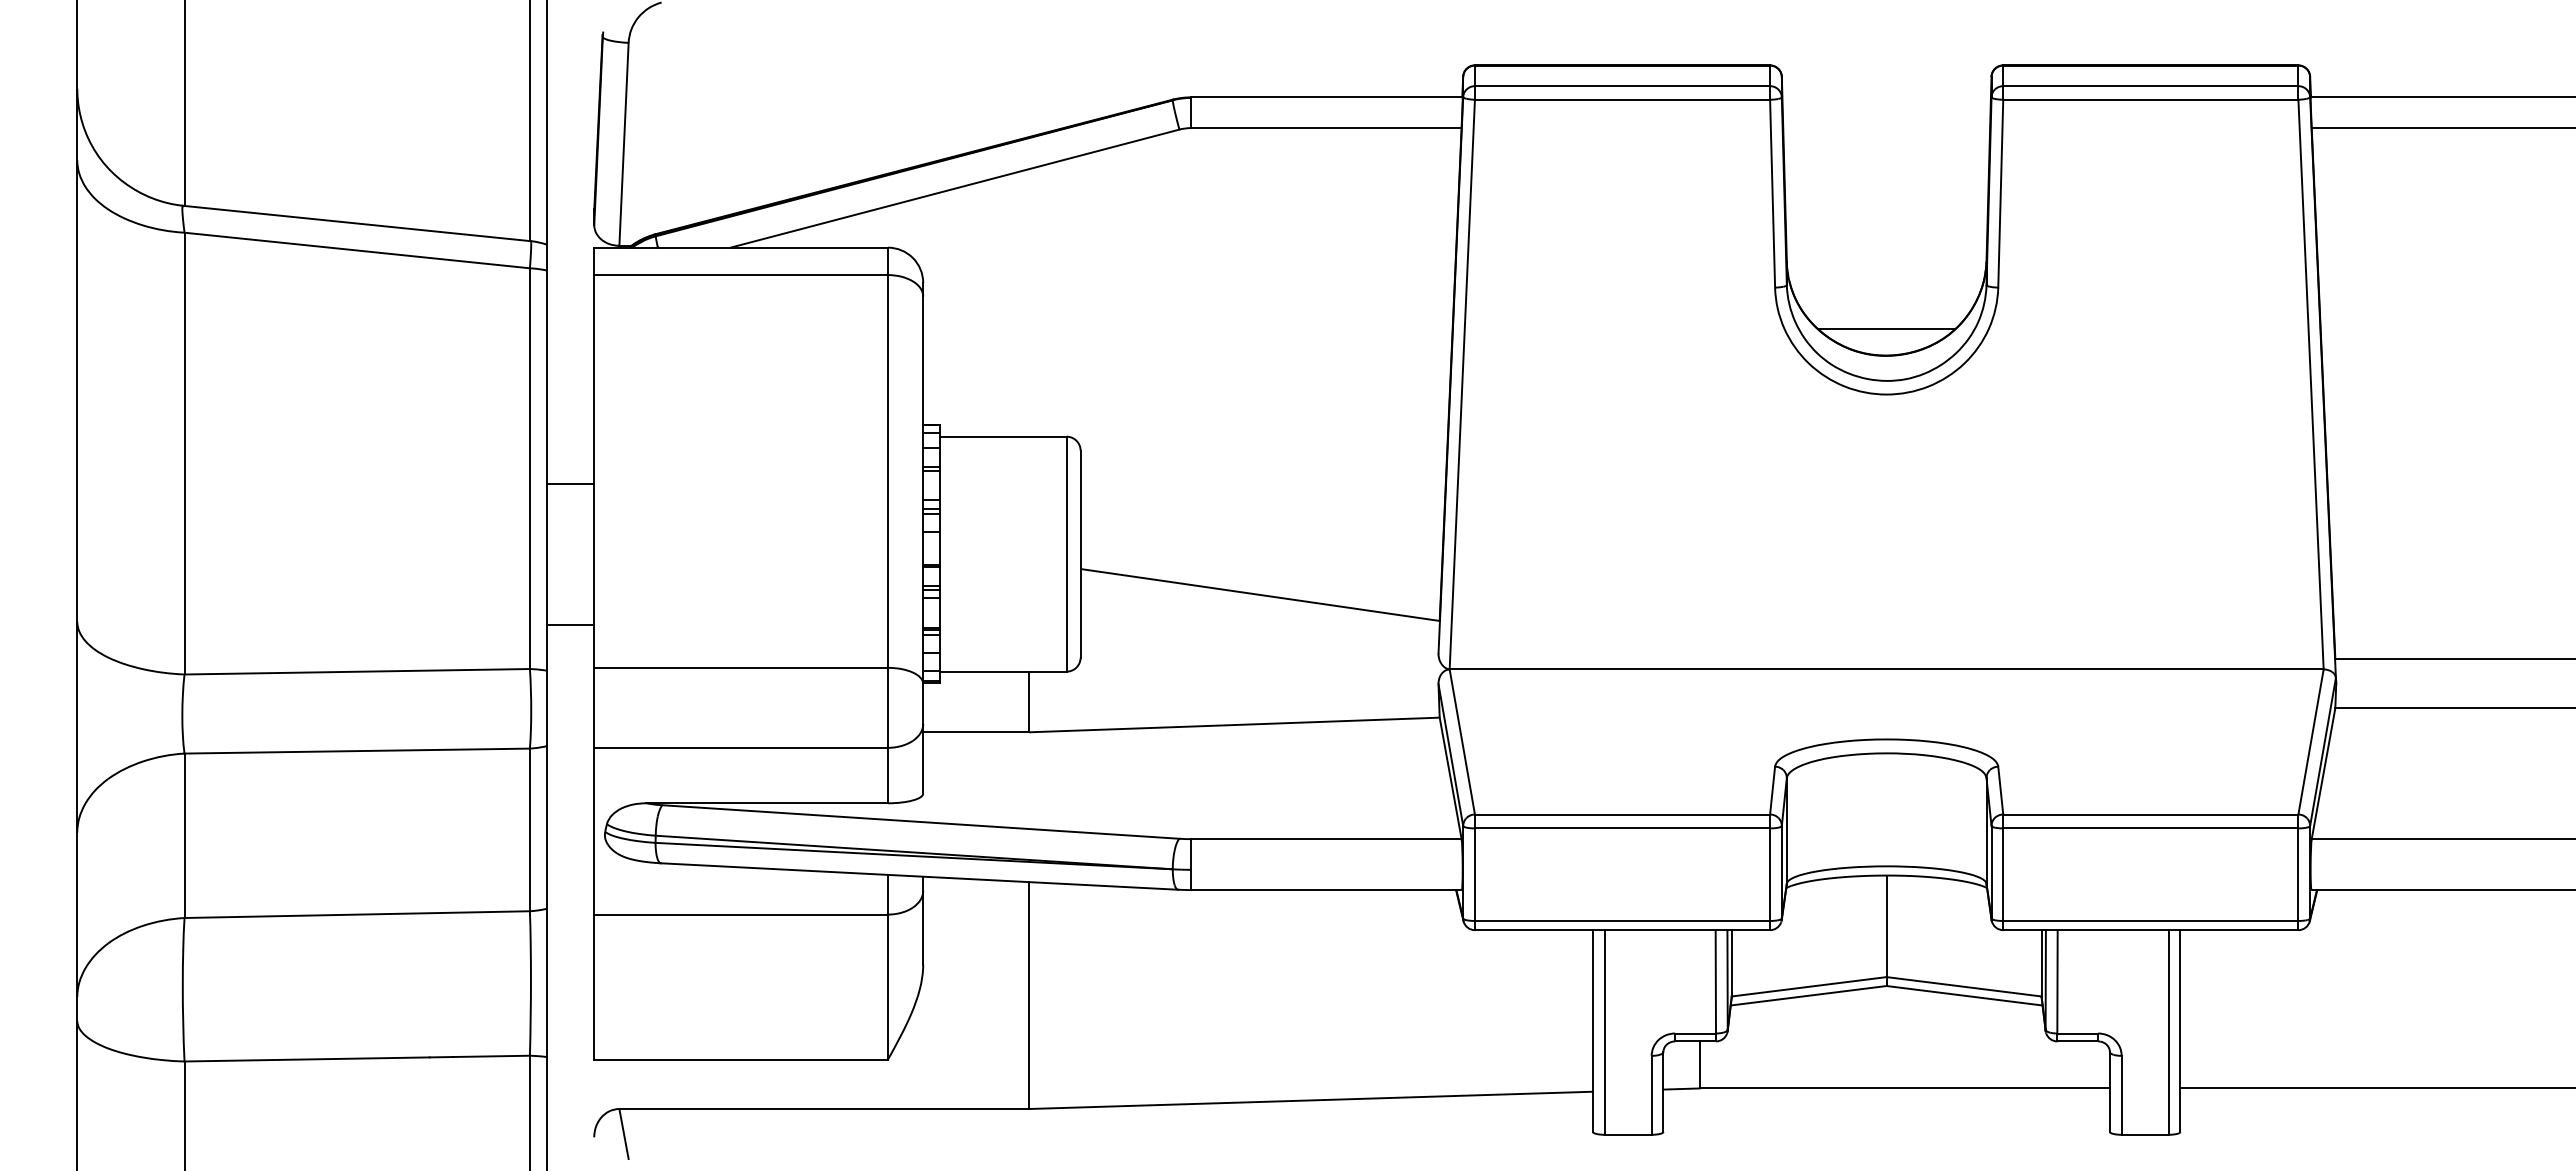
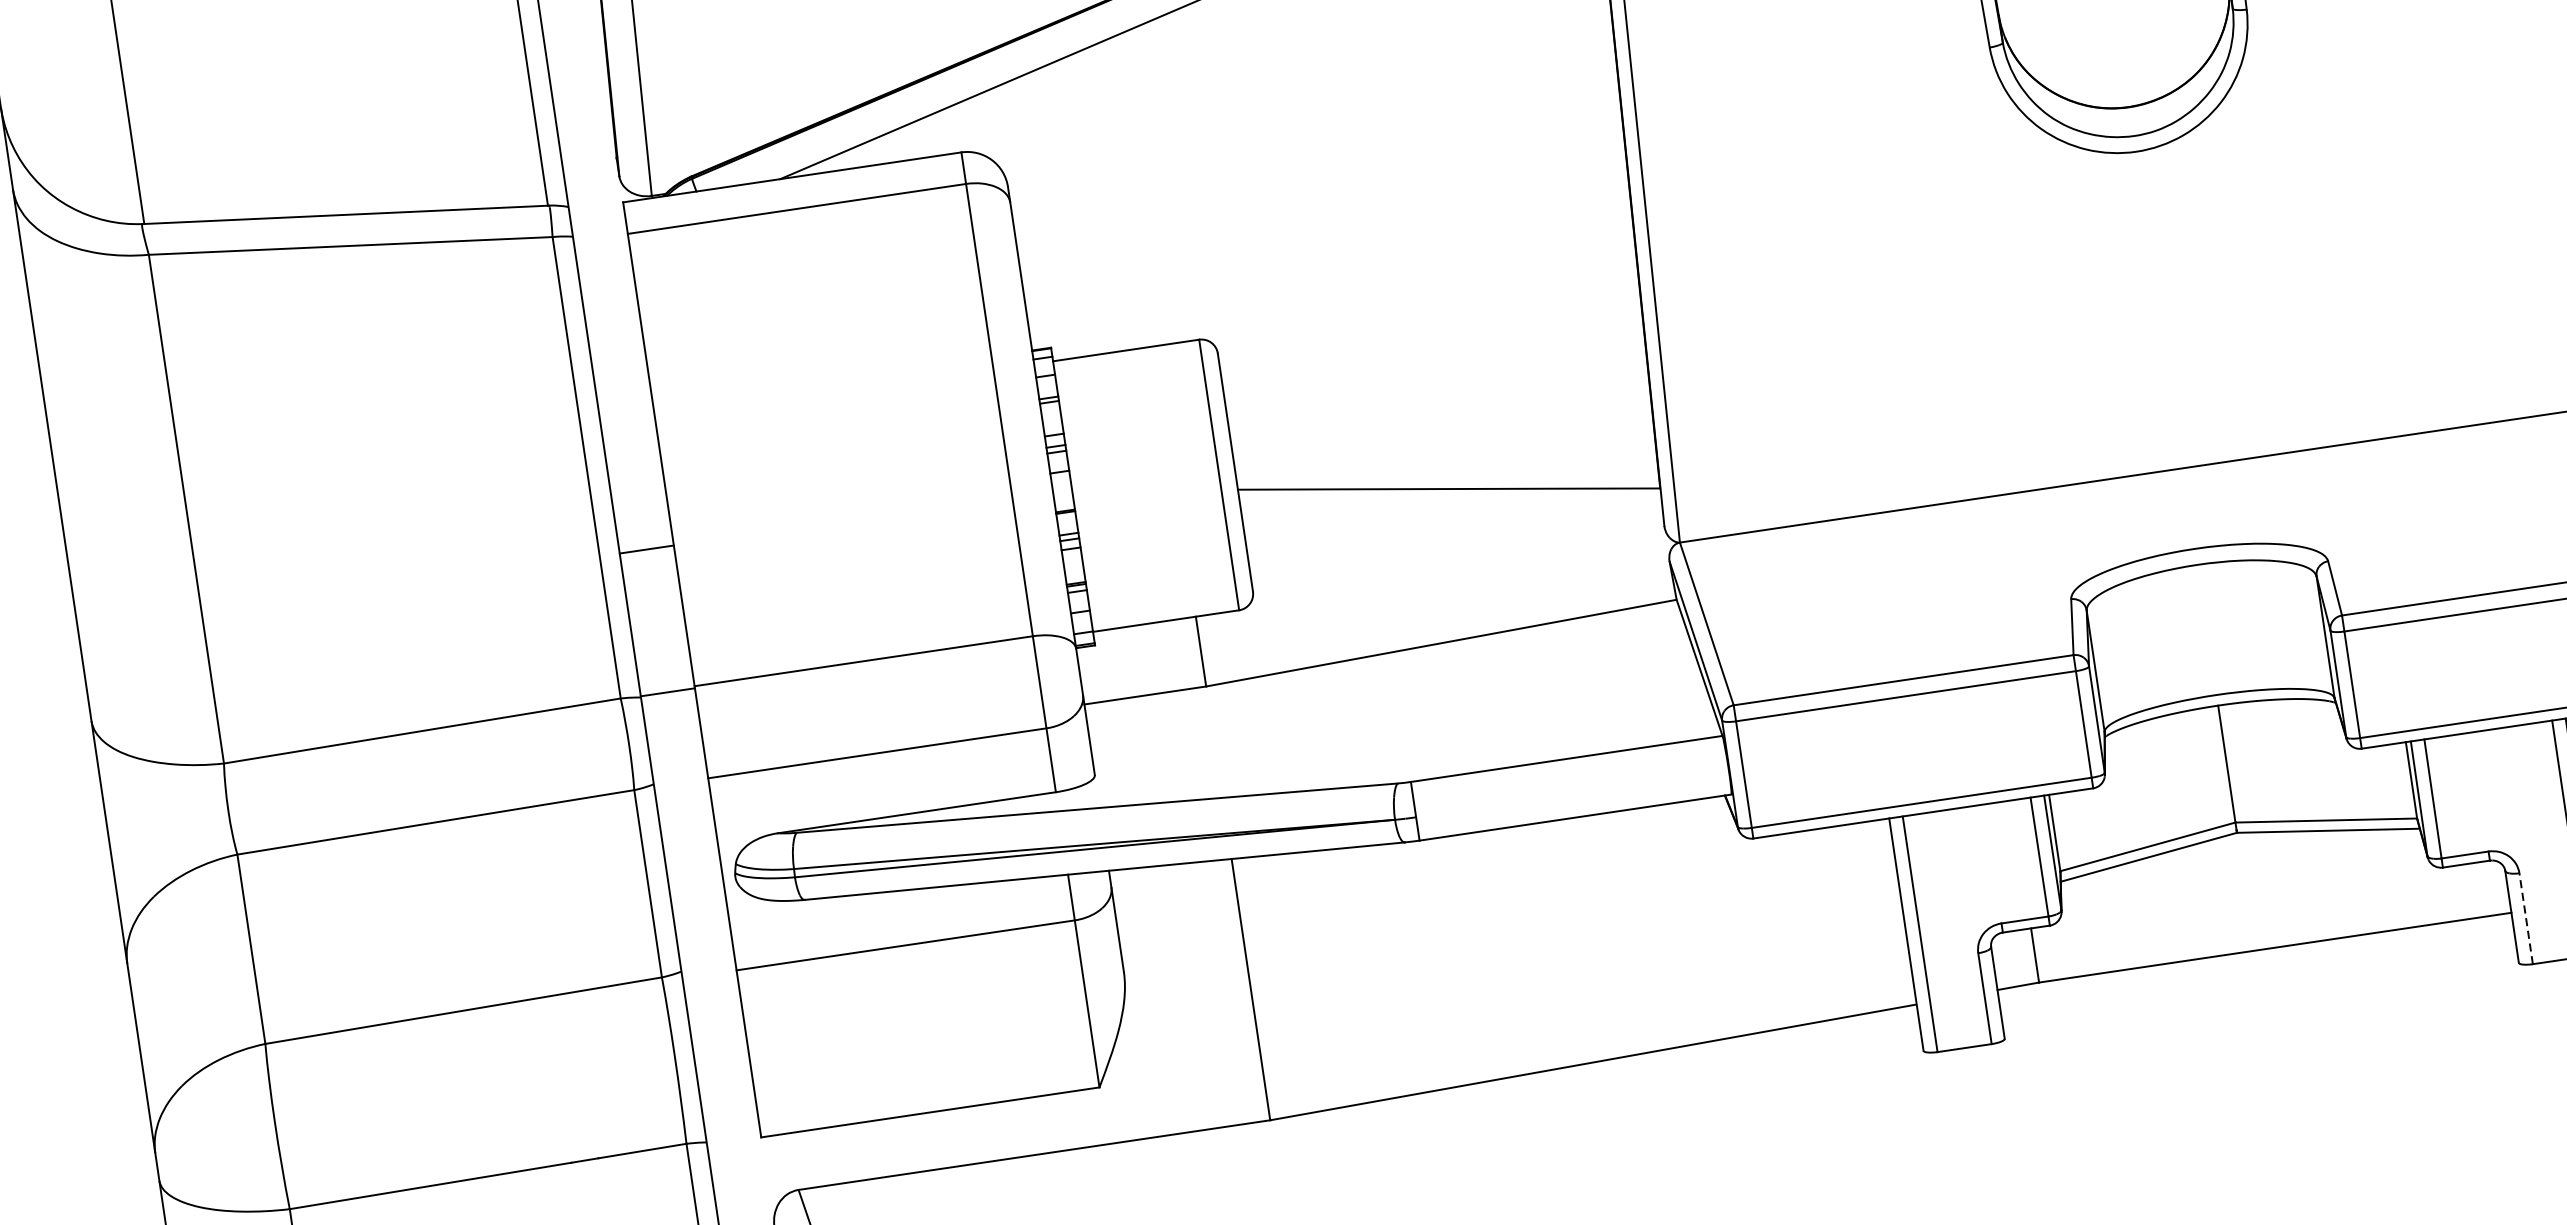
line: (1886, 329) -> (2125, 76), removed
line: (570, 483) -> (646, 549), moved
line: (570, 624) -> (667, 692), moved
line: (2121, 1094) -> (2525, 917), solid -> dashed

